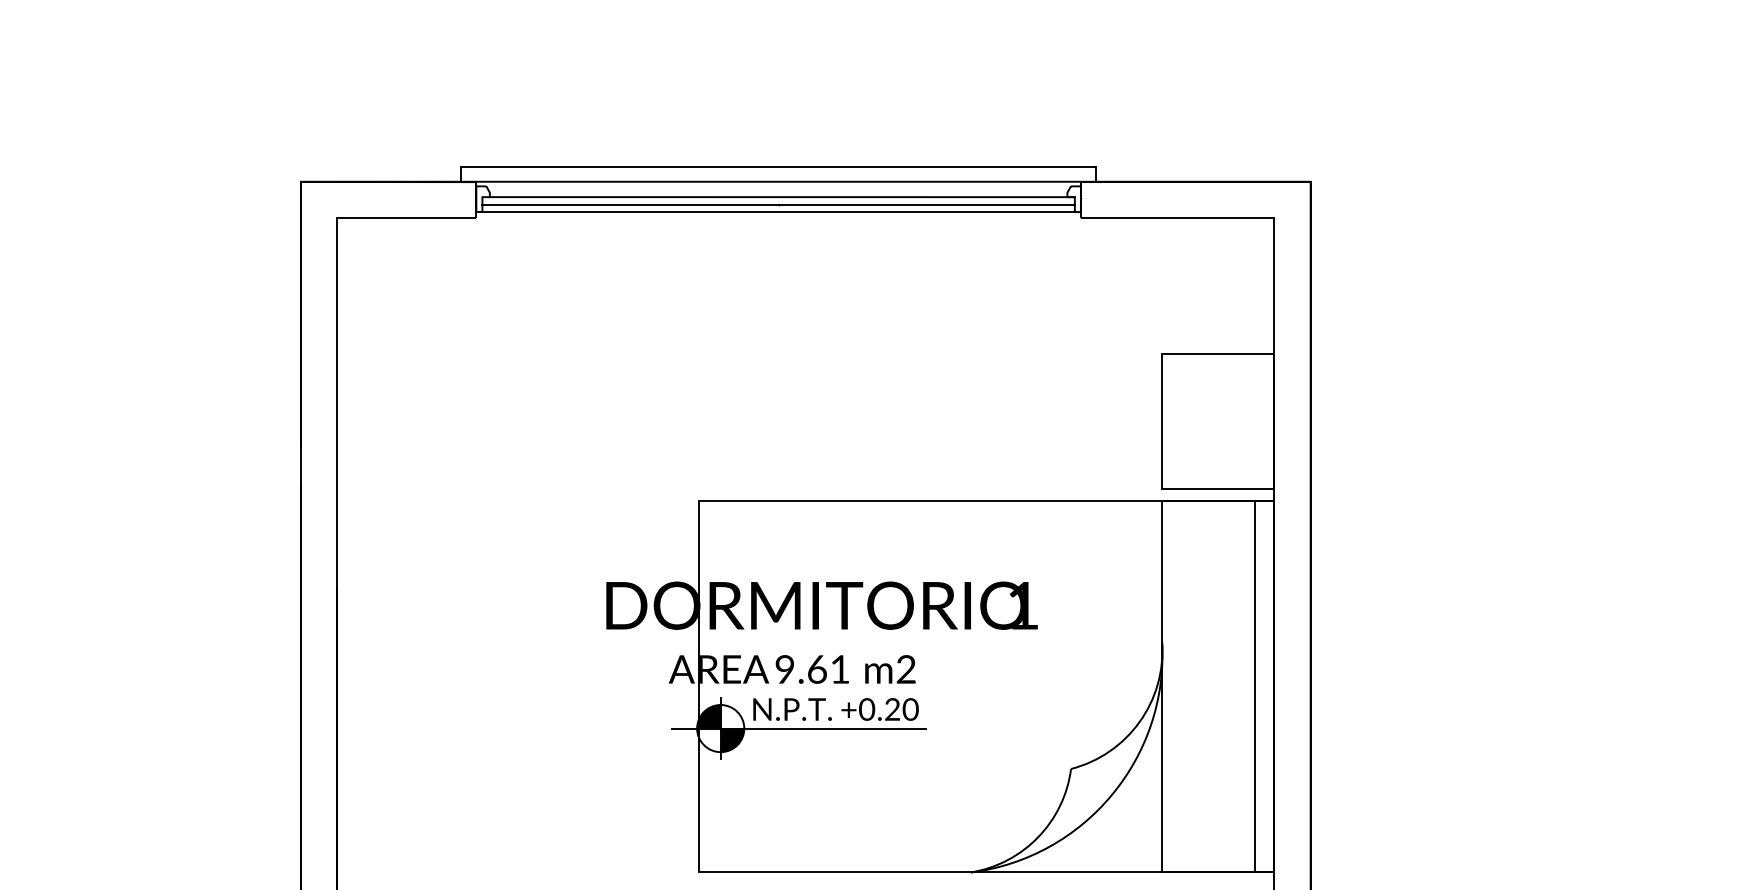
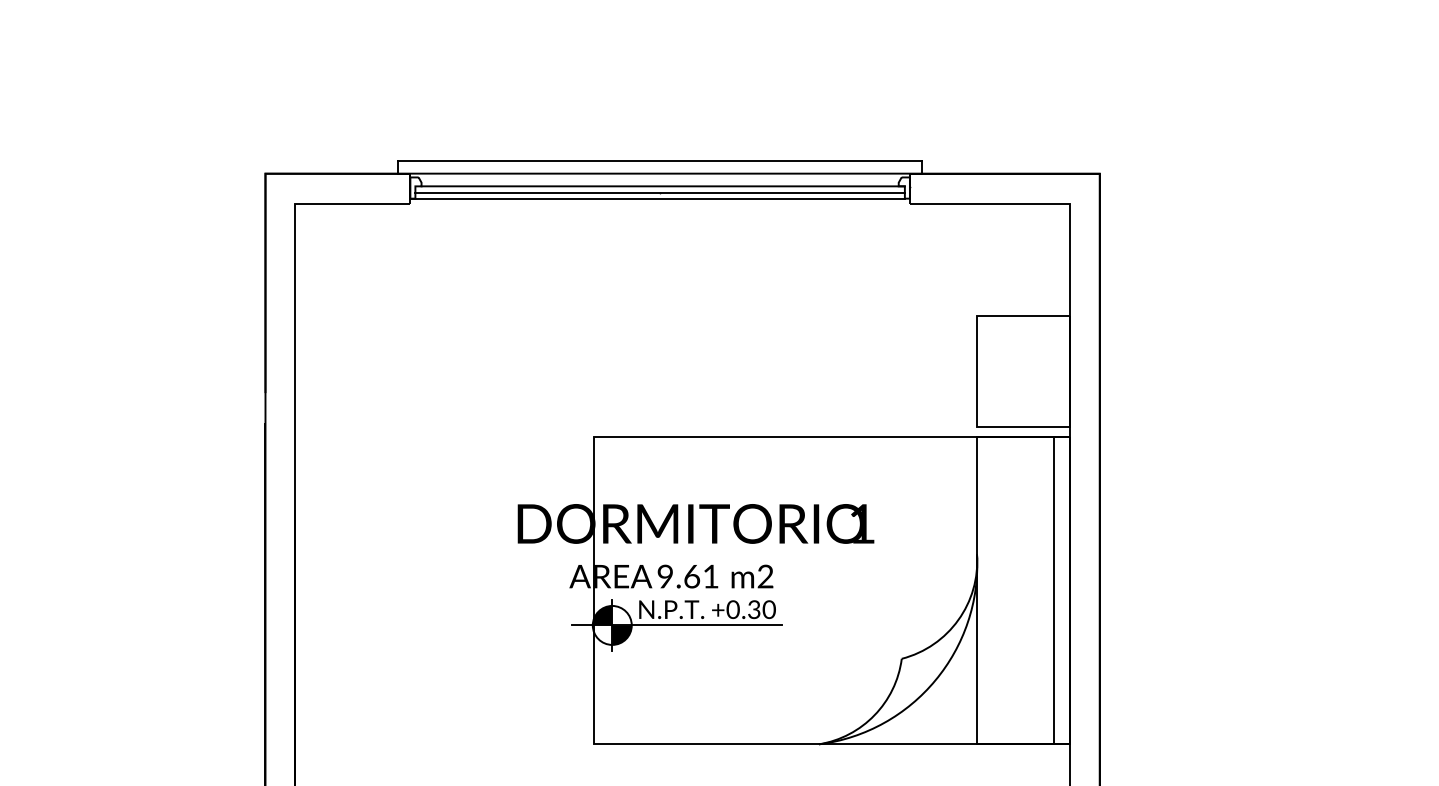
text: (892, 712) -> (754, 612), +0.20 -> +0.30

